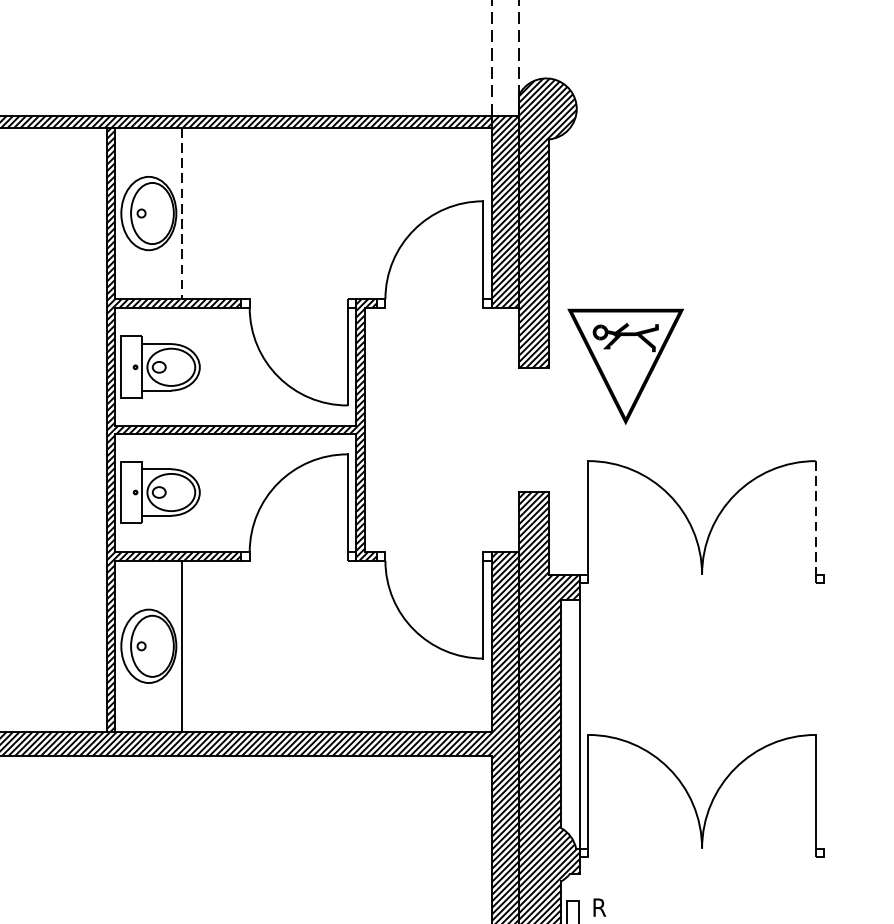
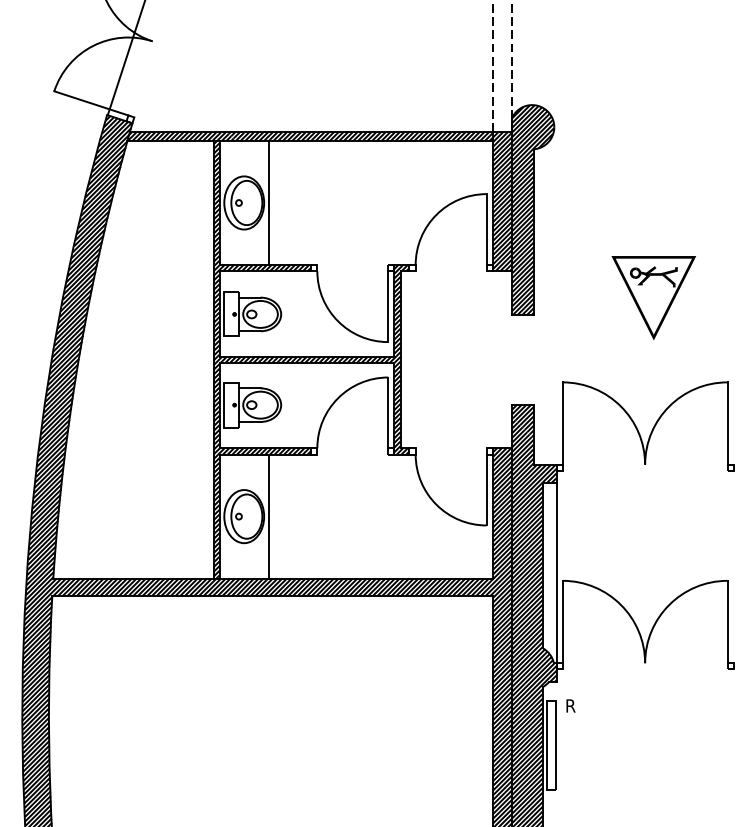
line: (182, 214) -> (268, 203), dashed -> solid
part: (625, 367) -> (653, 298), moved
line: (815, 519) -> (727, 424), dashed -> solid

